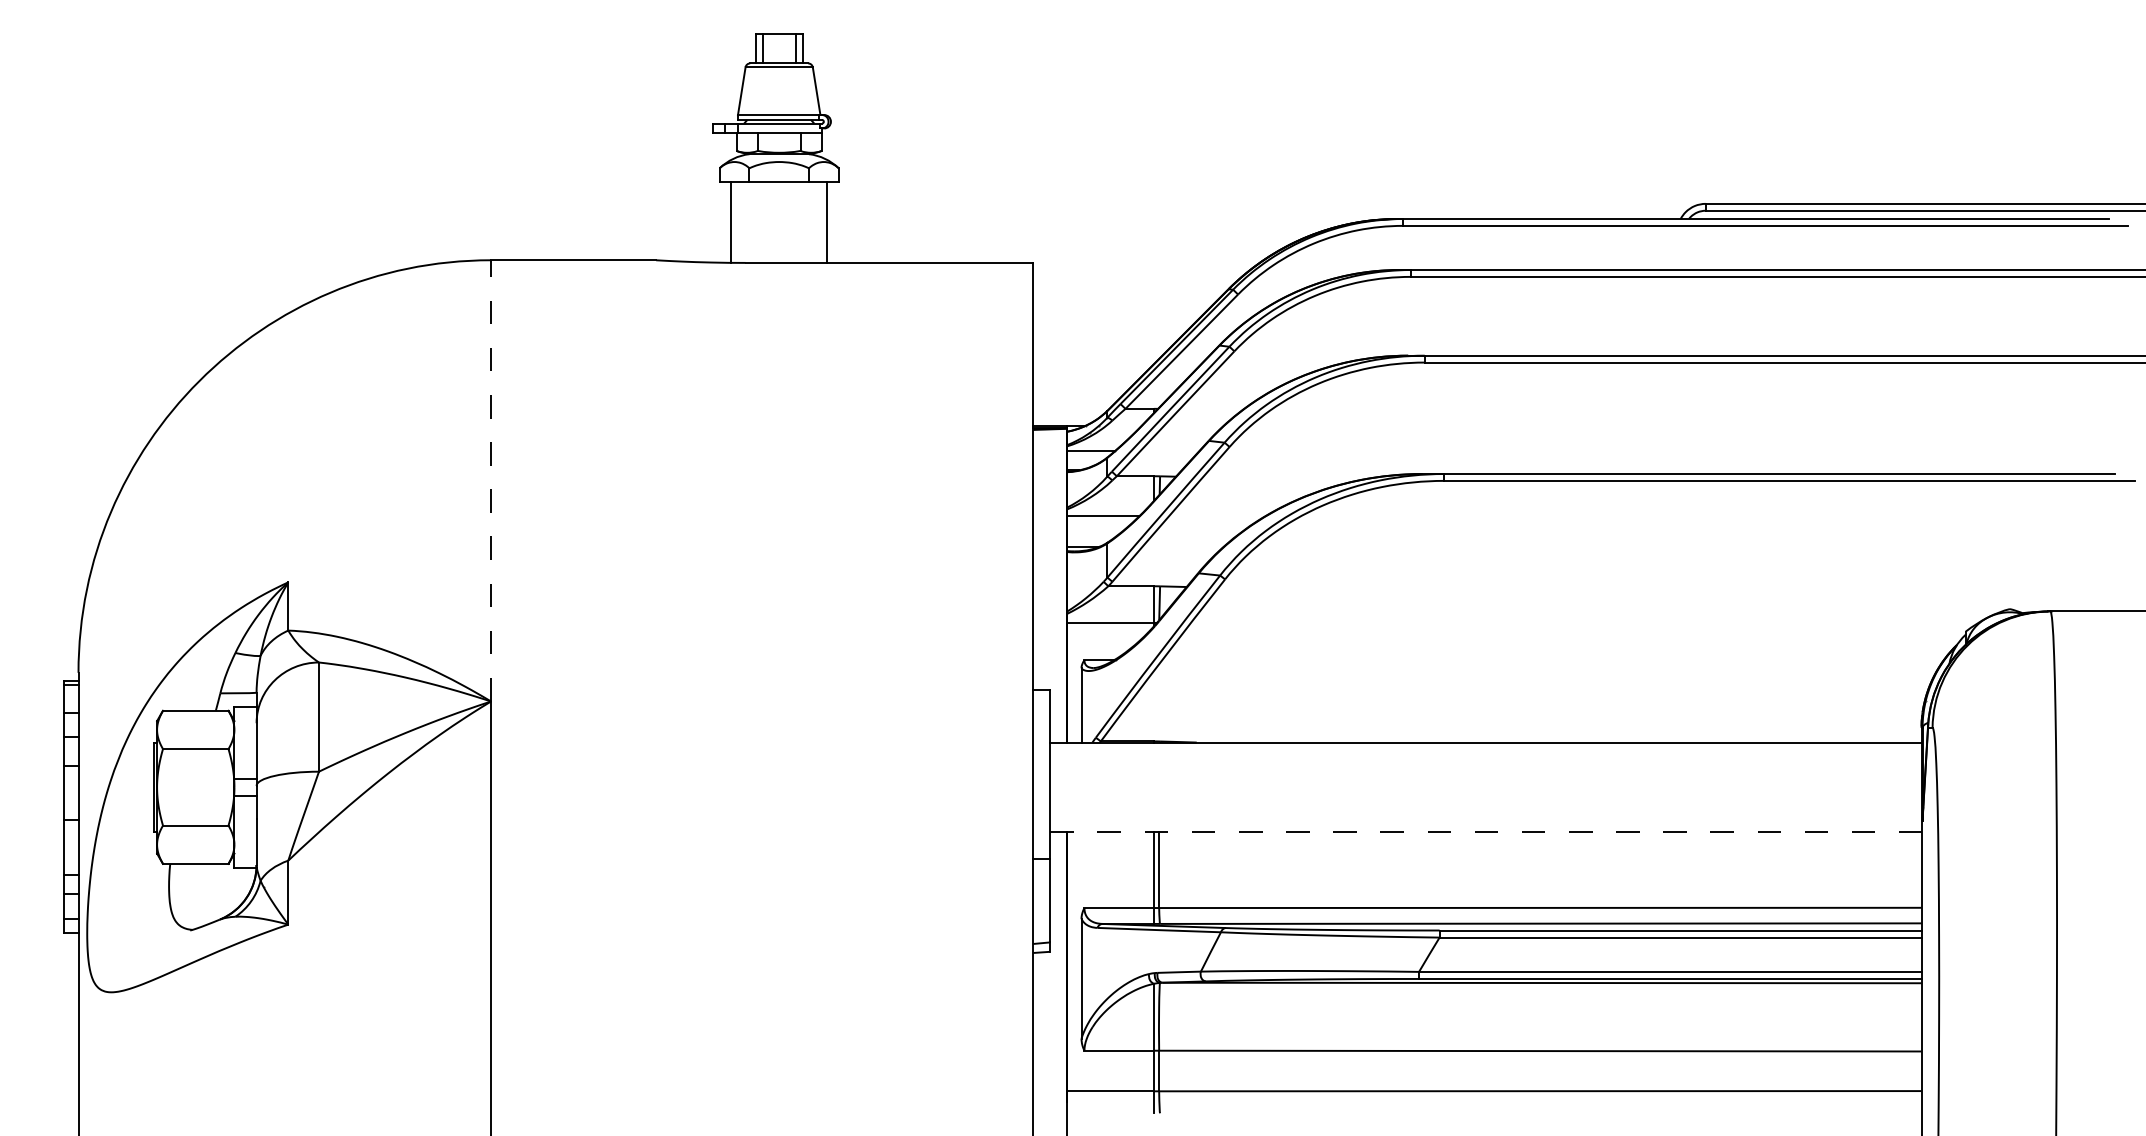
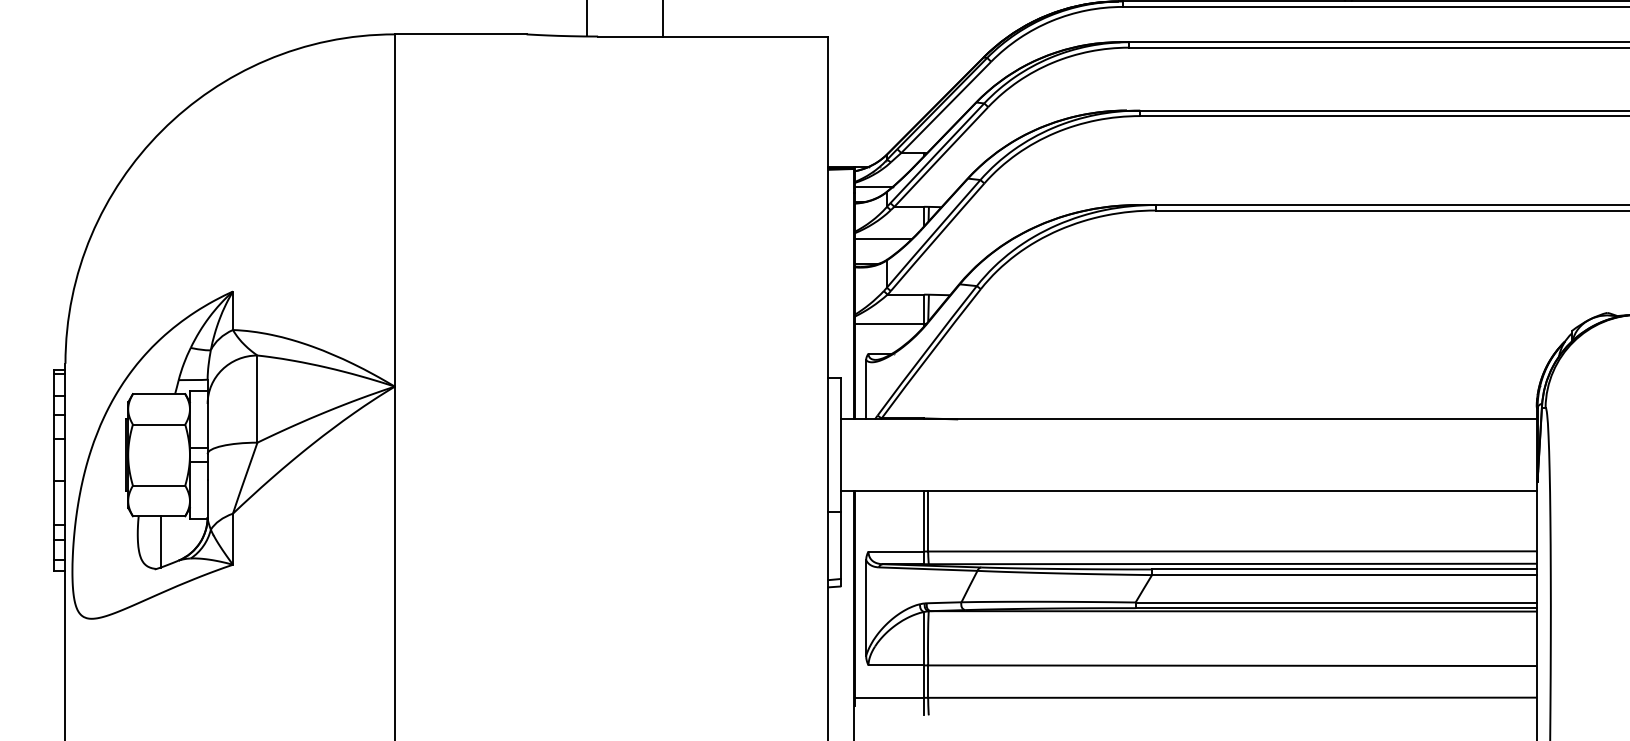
line: (491, 480) -> (395, 210), dashed -> solid
line: (1485, 832) -> (1188, 491), dashed -> solid
line: (197, 895) -> (160, 541), added

